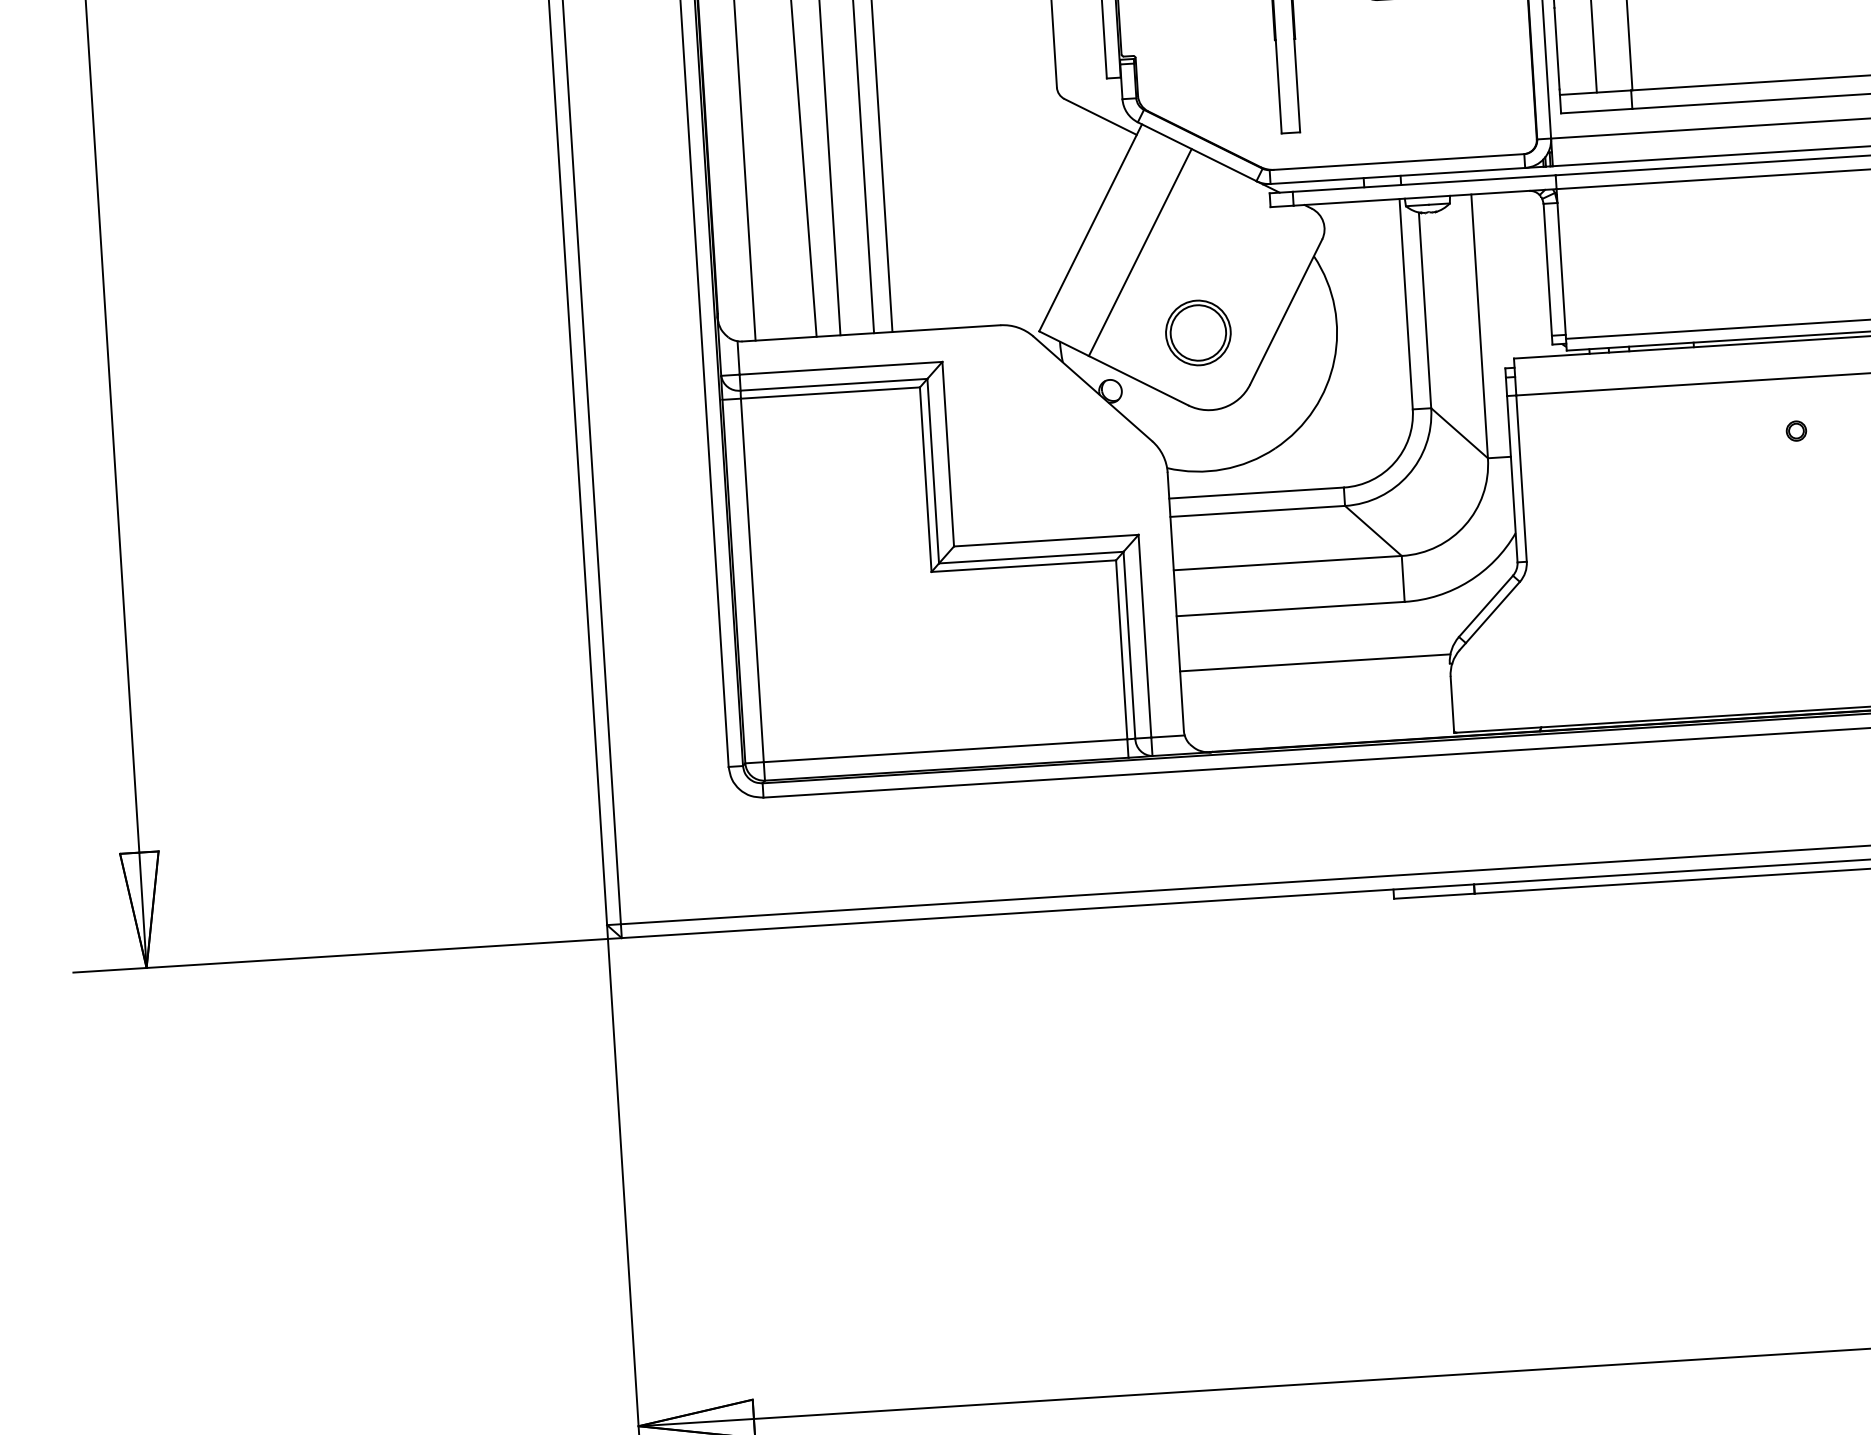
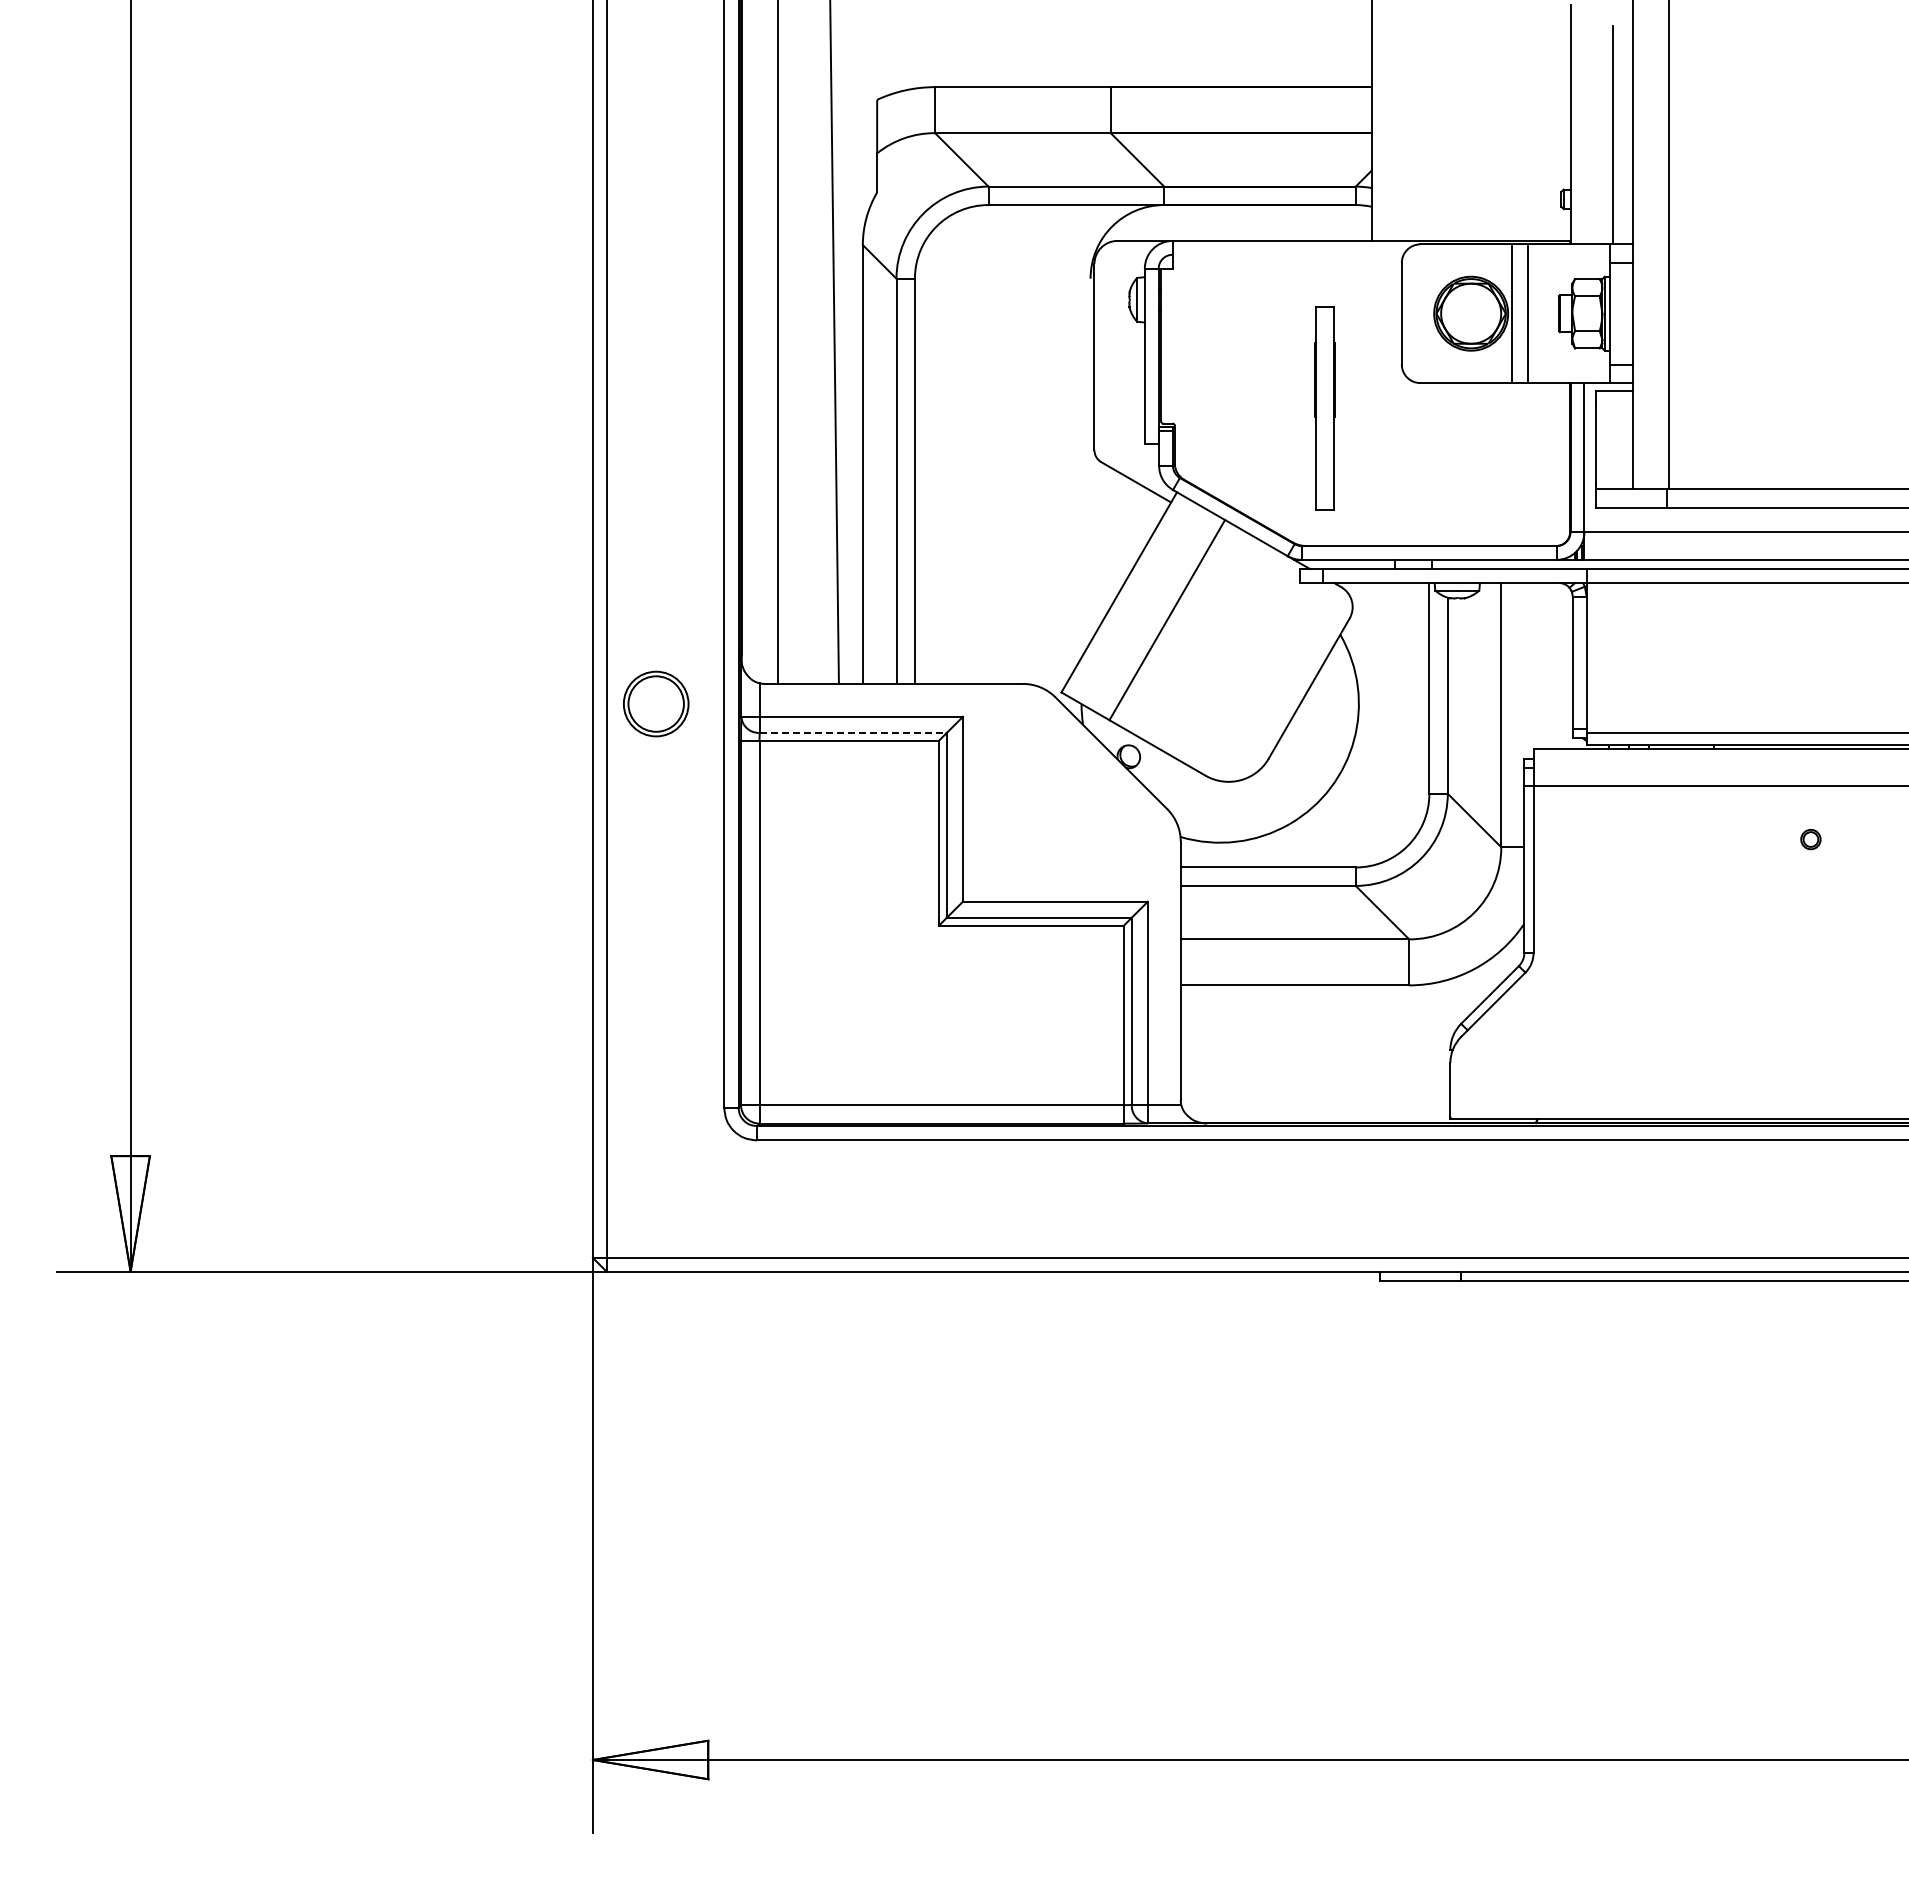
part: (1198, 332) -> (656, 703), moved
line: (834, 384) -> (853, 732), solid -> dashed
line: (1314, 662) -> (1315, 1040), removed

